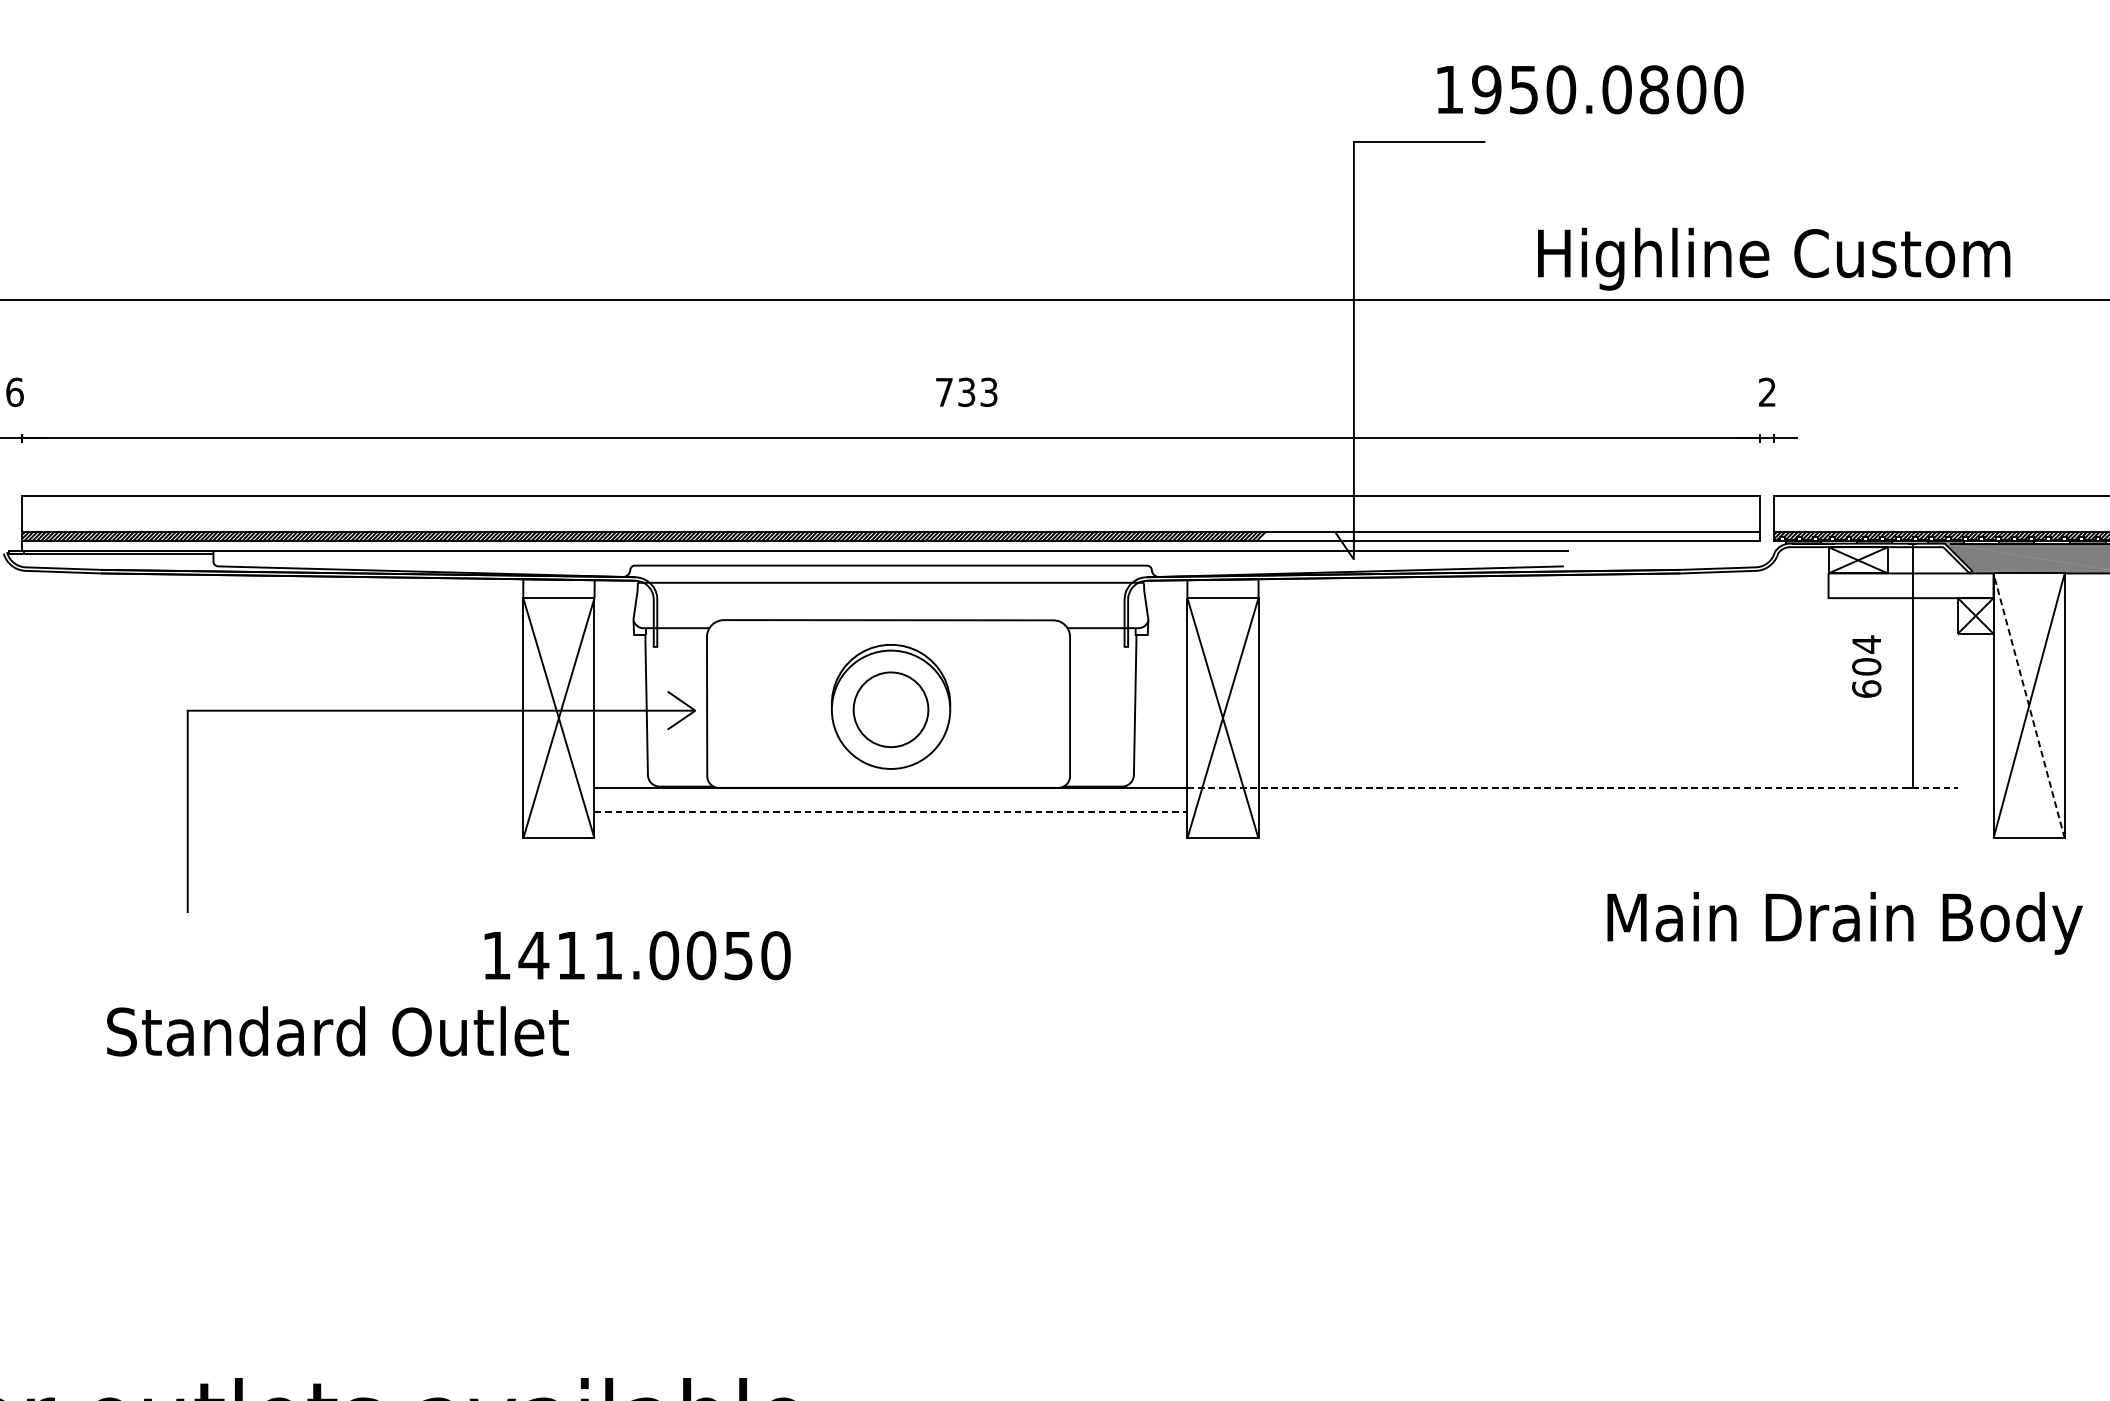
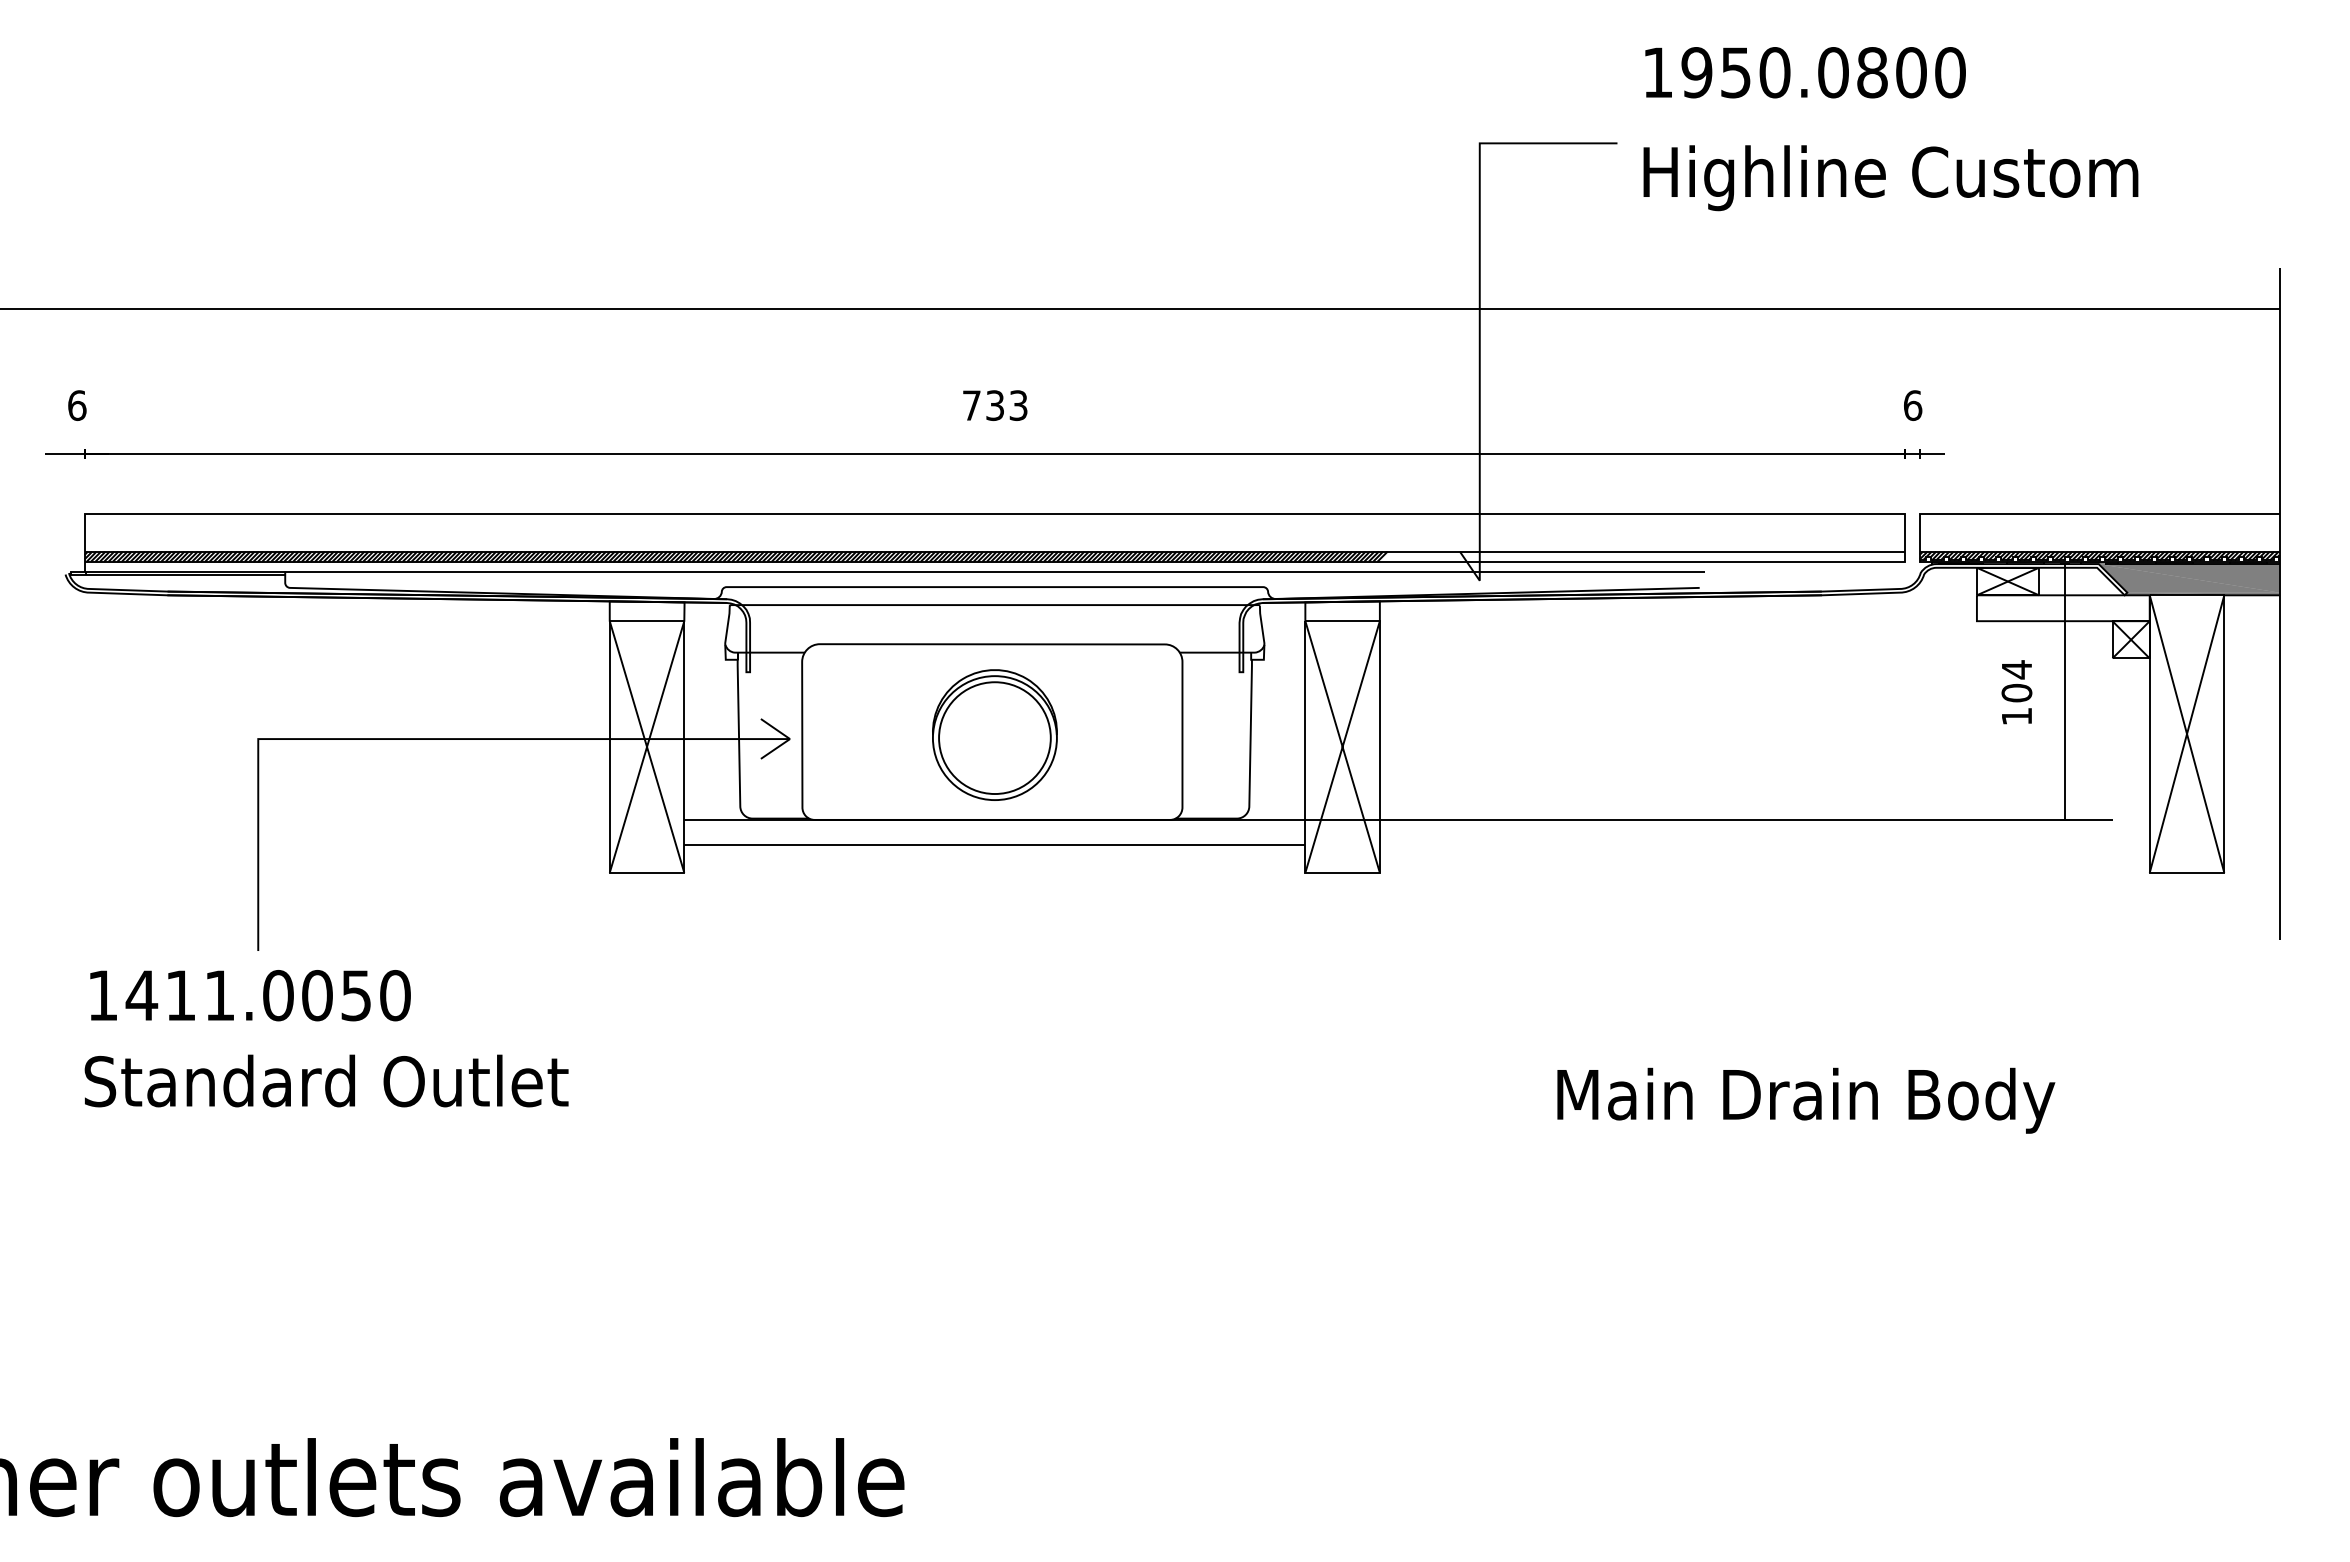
text: (1590, 89) -> (1805, 72), moved
text: (1773, 259) -> (1890, 178), moved
text: (966, 392) -> (995, 405), moved
text: (1767, 392) -> (1913, 405), 2 -> 6
text: (1866, 689) -> (2016, 716), 604 -> 104
line: (2029, 706) -> (2187, 734), dashed -> solid
circle: (890, 710) -> (994, 738), size x1.43
line: (1573, 787) -> (1709, 819), dashed -> solid
line: (890, 811) -> (994, 844), dashed -> solid
text: (1845, 923) -> (1806, 1100), moved
text: (637, 955) -> (250, 995), moved
text: (337, 1030) -> (326, 1080), moved

